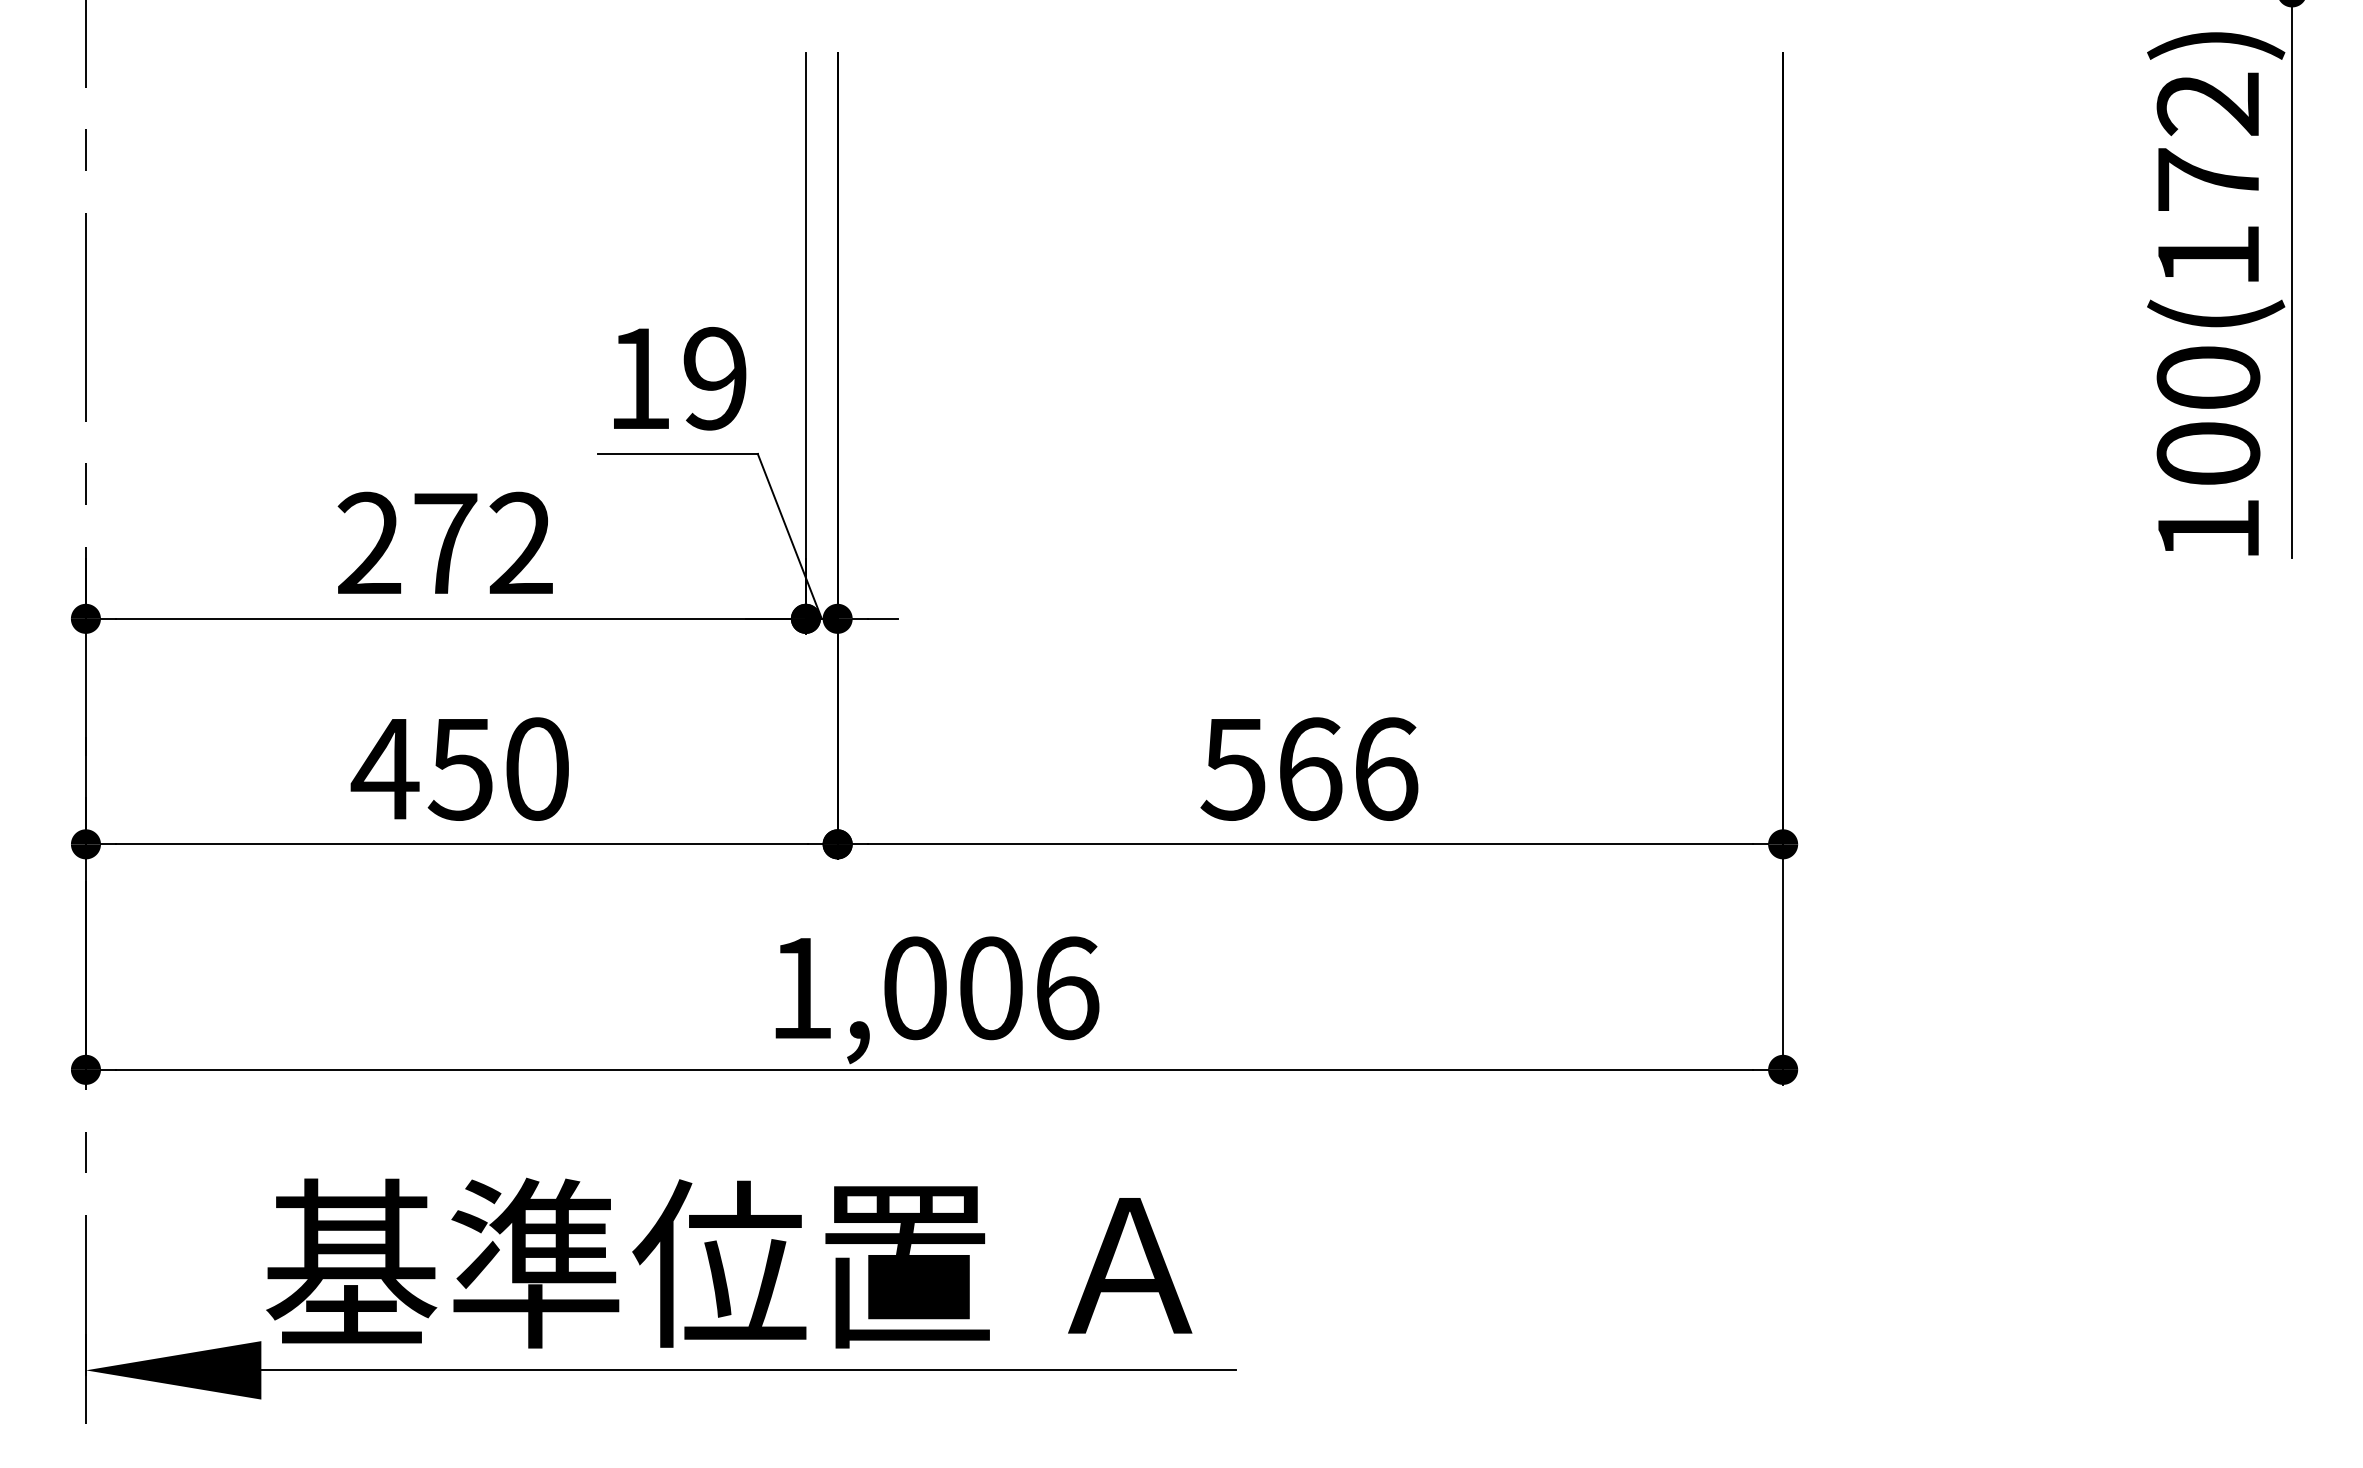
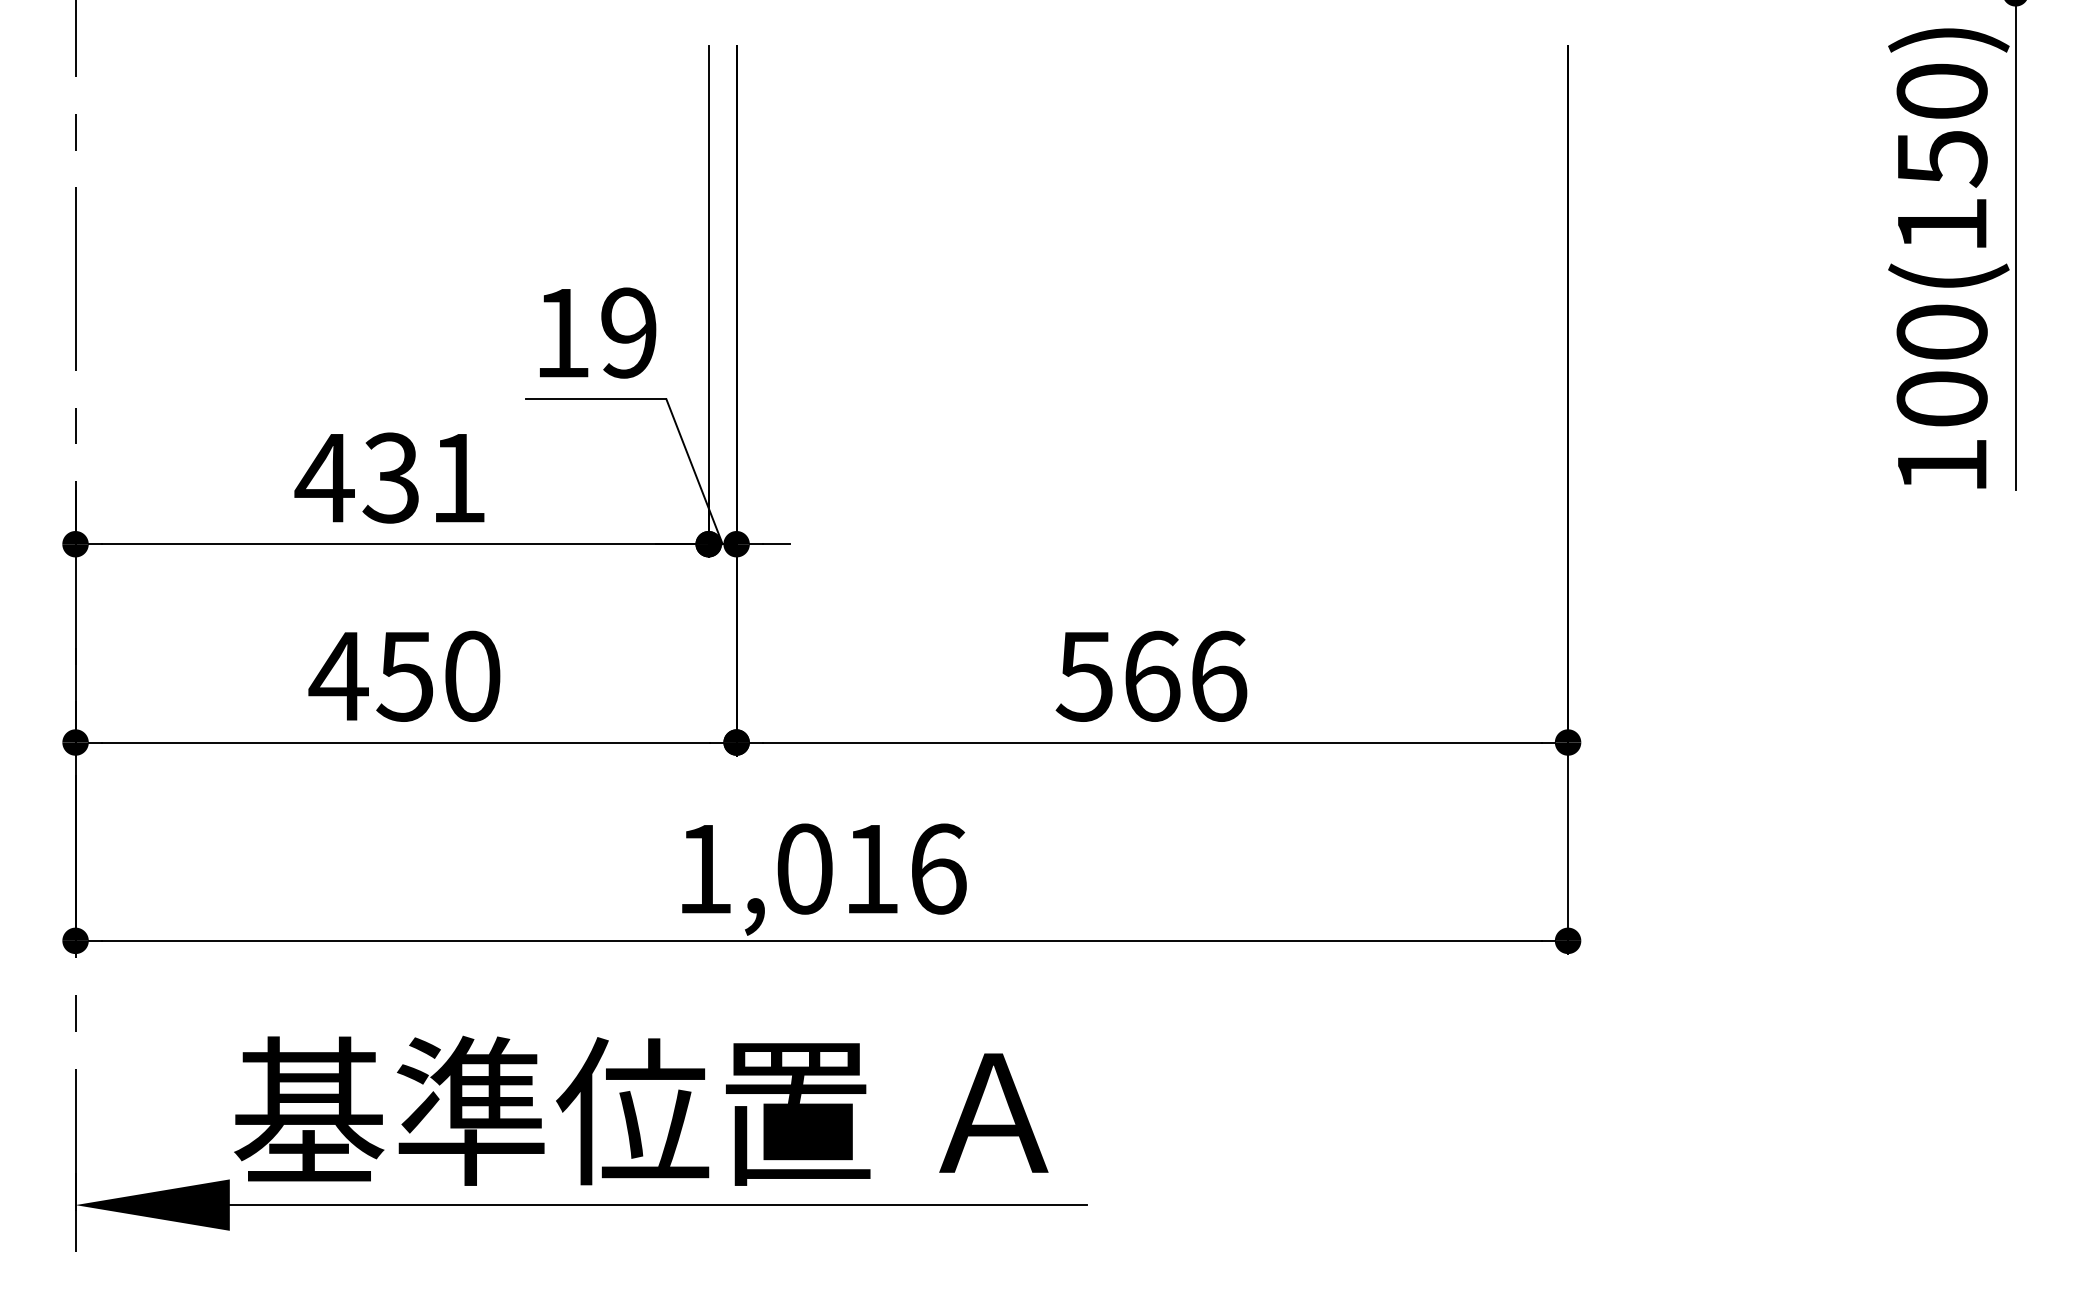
text: (2208, 142) -> (1942, 125), 100(172) -> 100(150)
text: (443, 543) -> (390, 477), 272 -> 431
text: (991, 988) -> (871, 869), 1,006 -> 1,016

